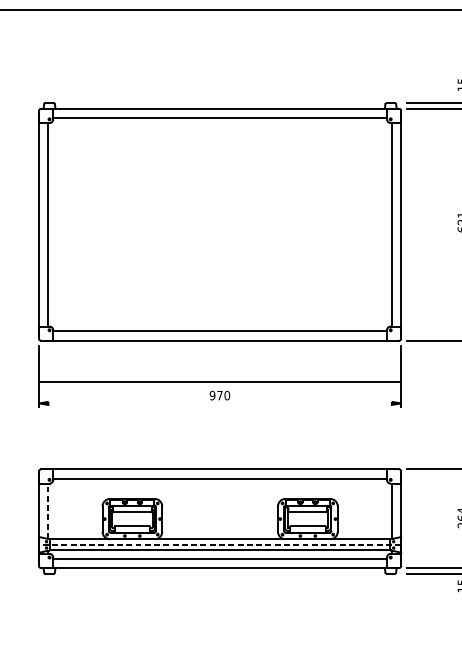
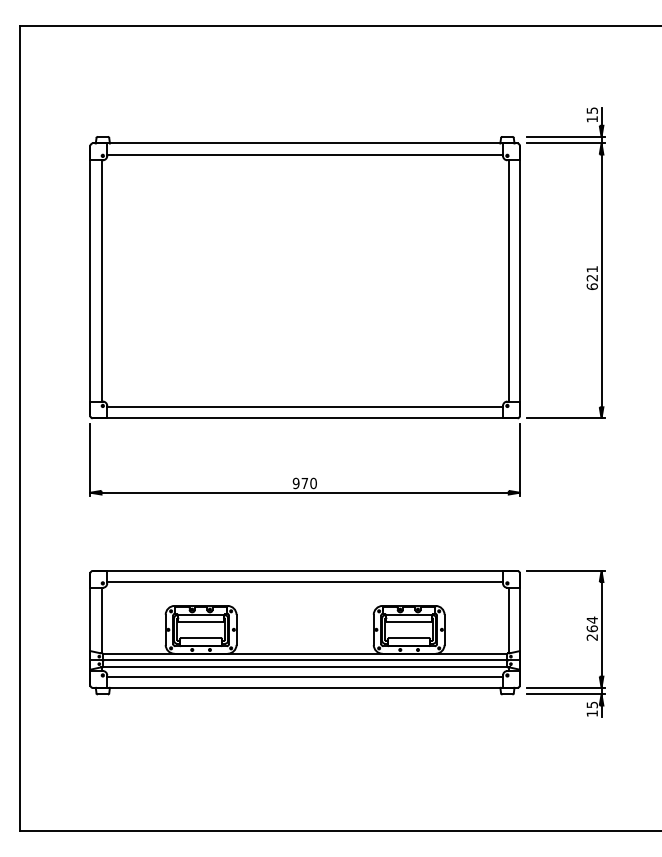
line: (219, 381) -> (304, 492), moved
line: (48, 511) -> (101, 620), dashed -> solid
line: (220, 544) -> (305, 660), dashed -> solid

